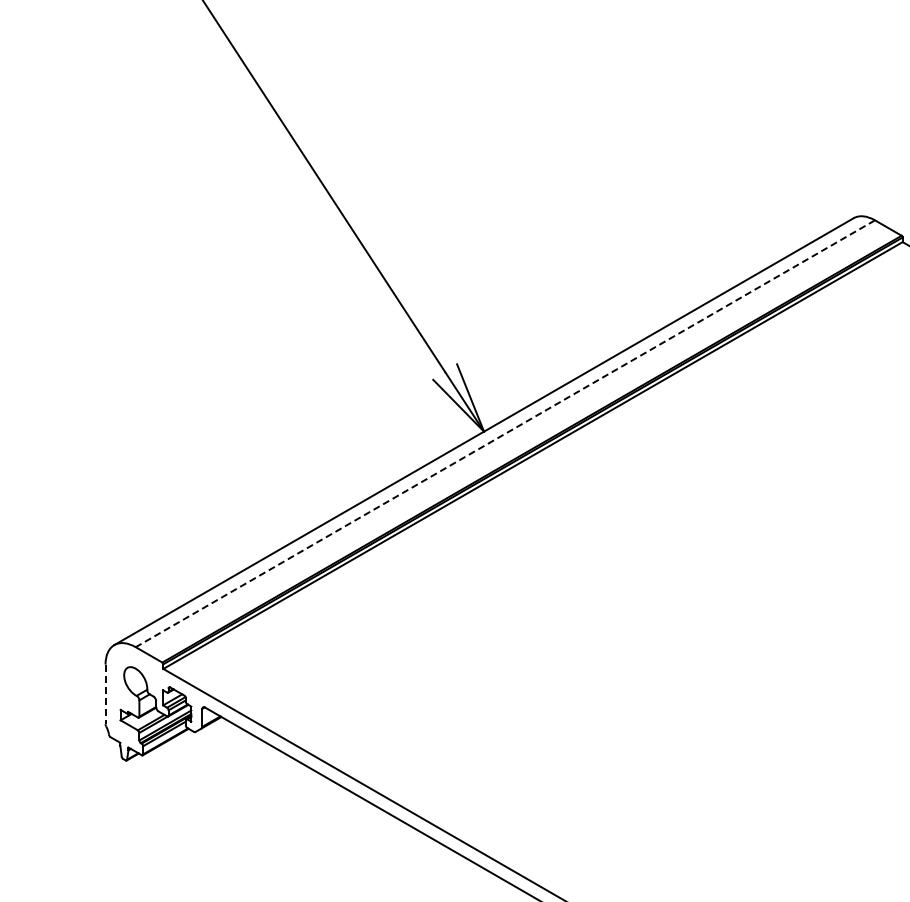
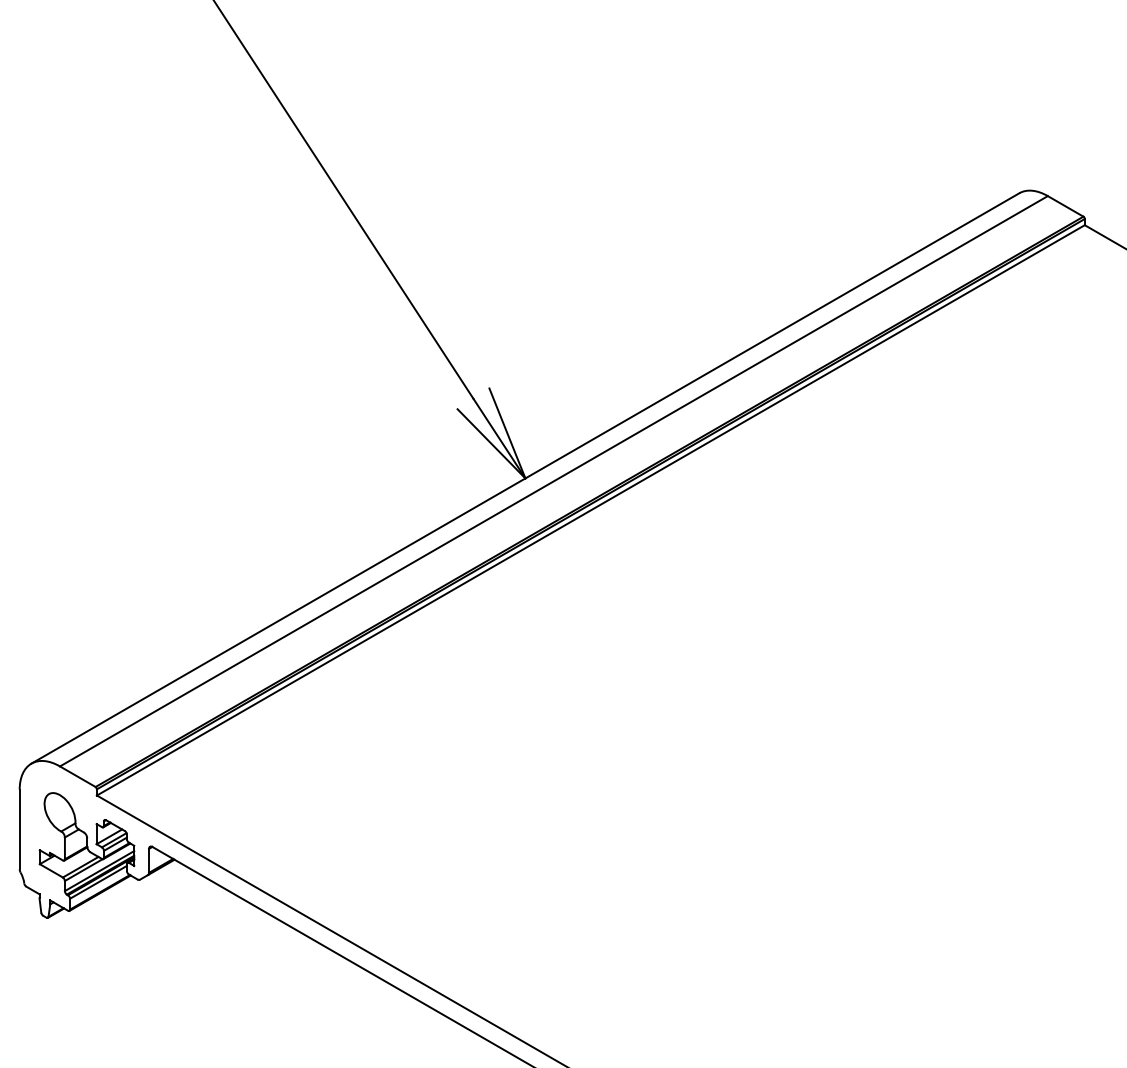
line: (505, 433) -> (554, 480), dashed -> solid
line: (105, 694) -> (19, 829), dashed -> solid

